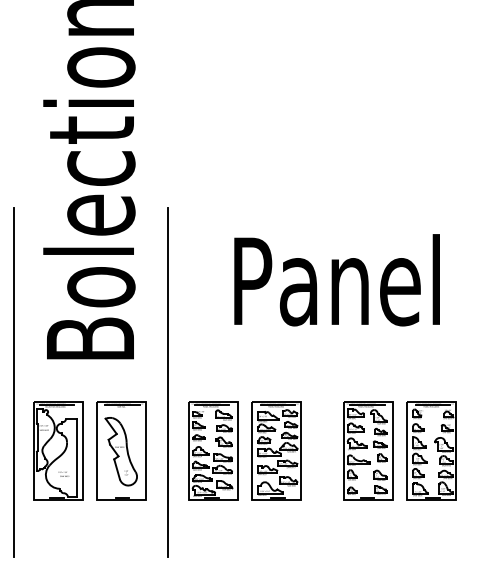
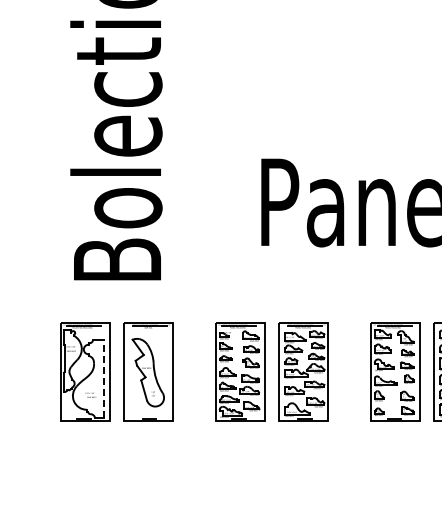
line: (14, 381) -> (41, 302), removed
line: (168, 381) -> (195, 302), removed
line: (77, 457) -> (104, 378), solid -> dashed

